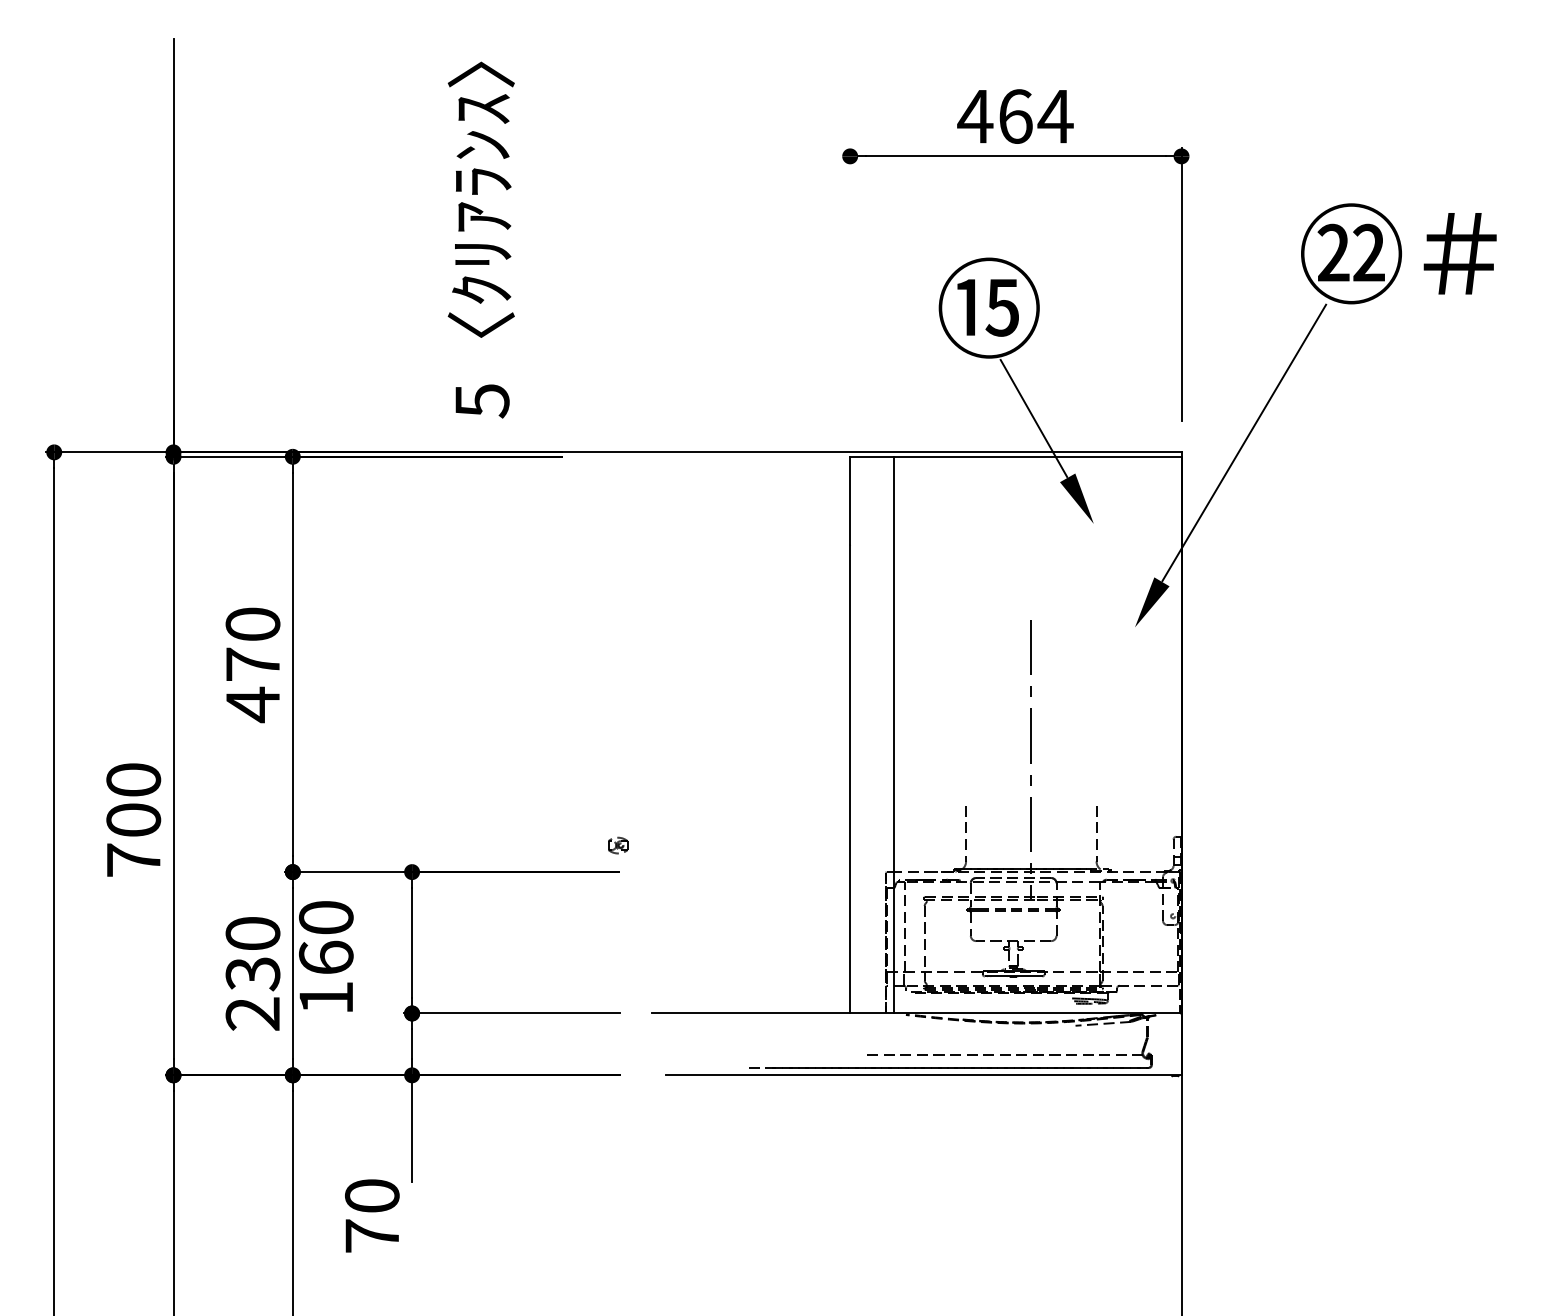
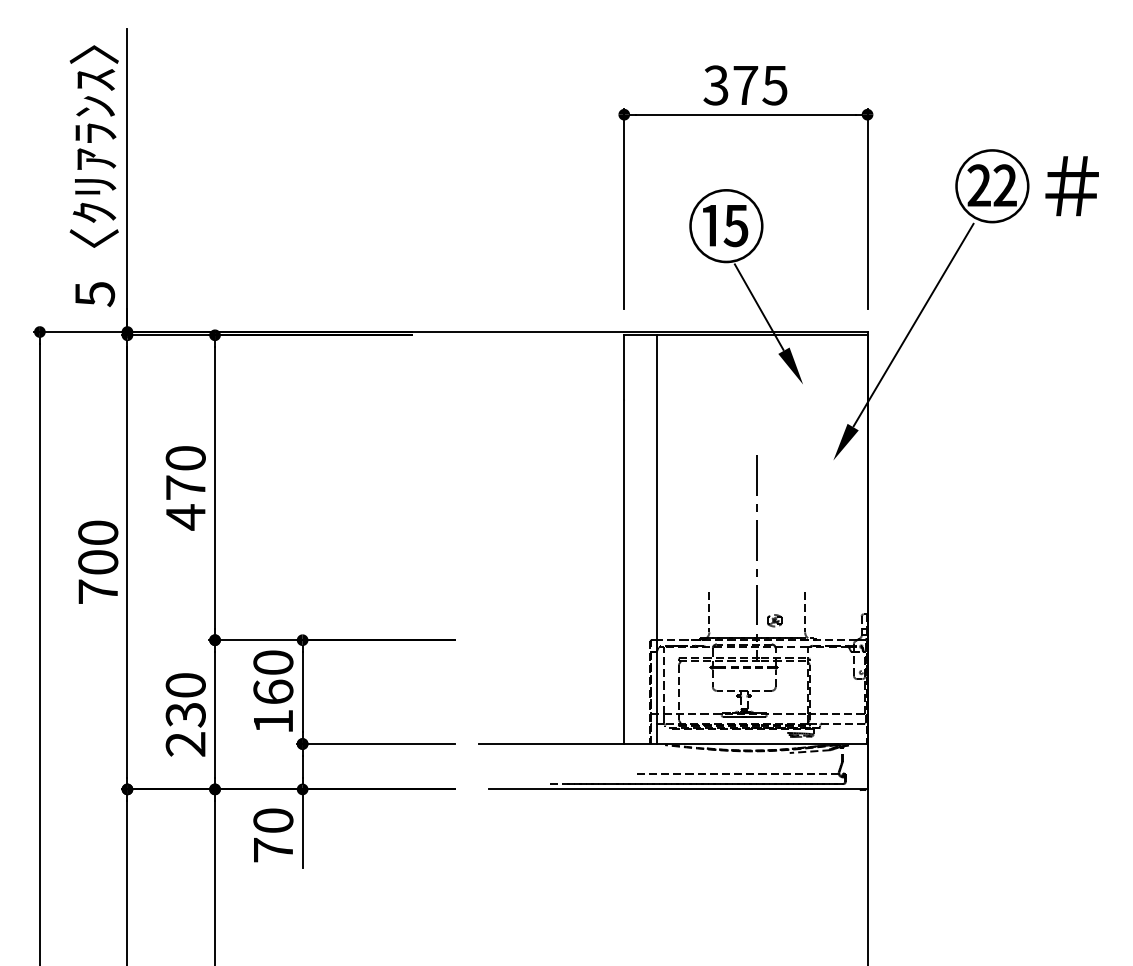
text: (1015, 116) -> (745, 85), 464 -> 375
text: (480, 239) -> (93, 175), moved
line: (850, 284) -> (624, 208), added
text: (133, 819) -> (98, 561), moved
part: (618, 845) -> (775, 620), moved
text: (326, 956) -> (273, 691), moved
text: (372, 1215) -> (273, 835), moved

